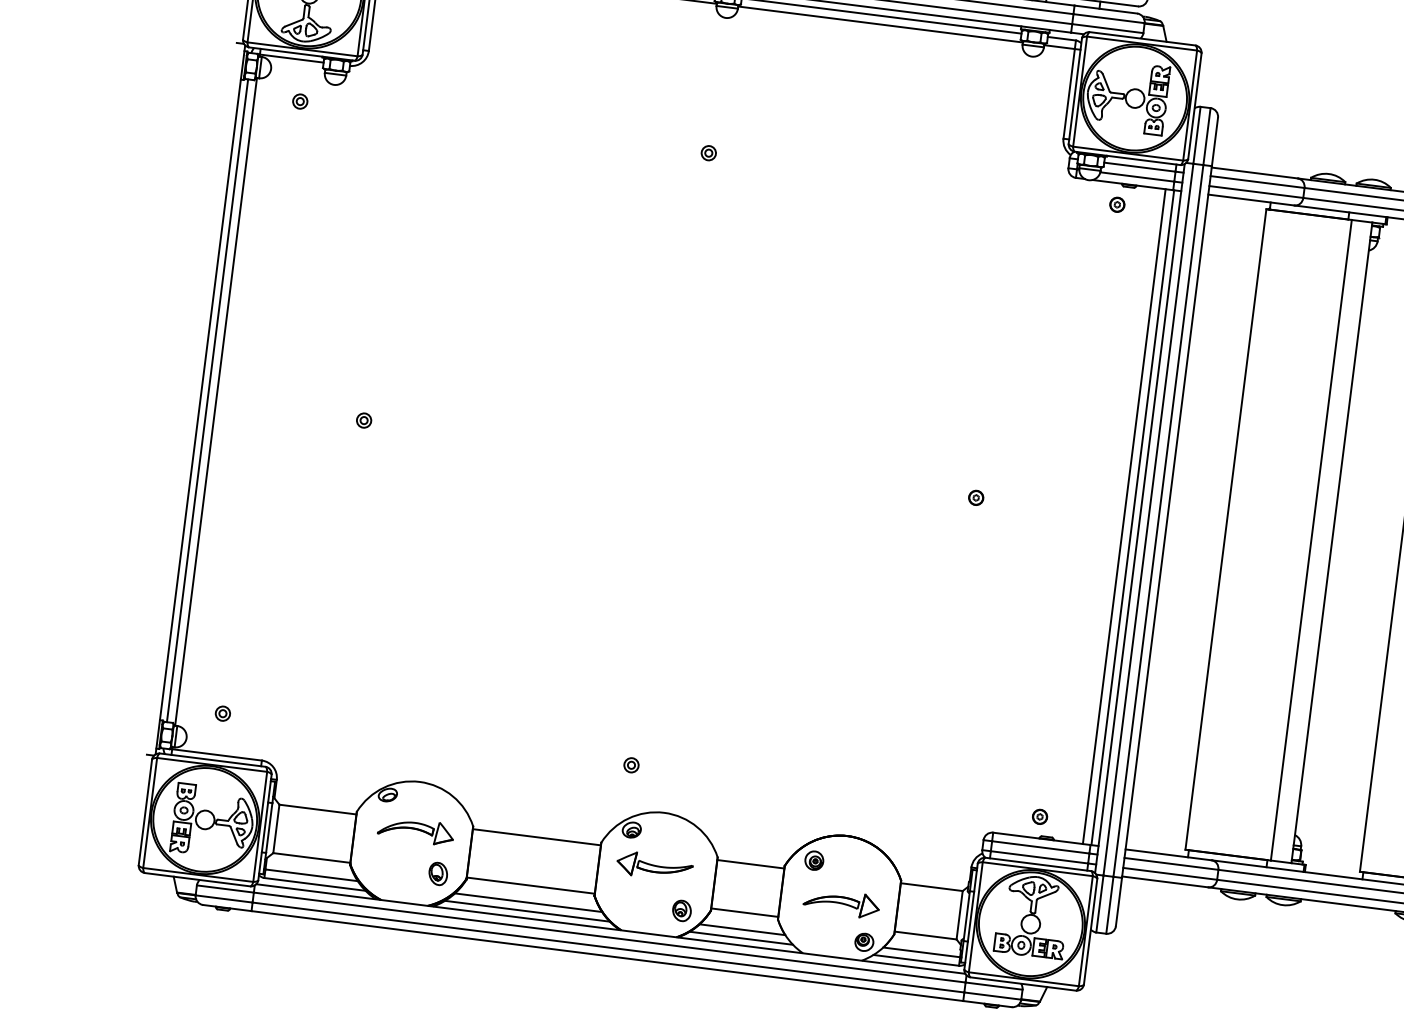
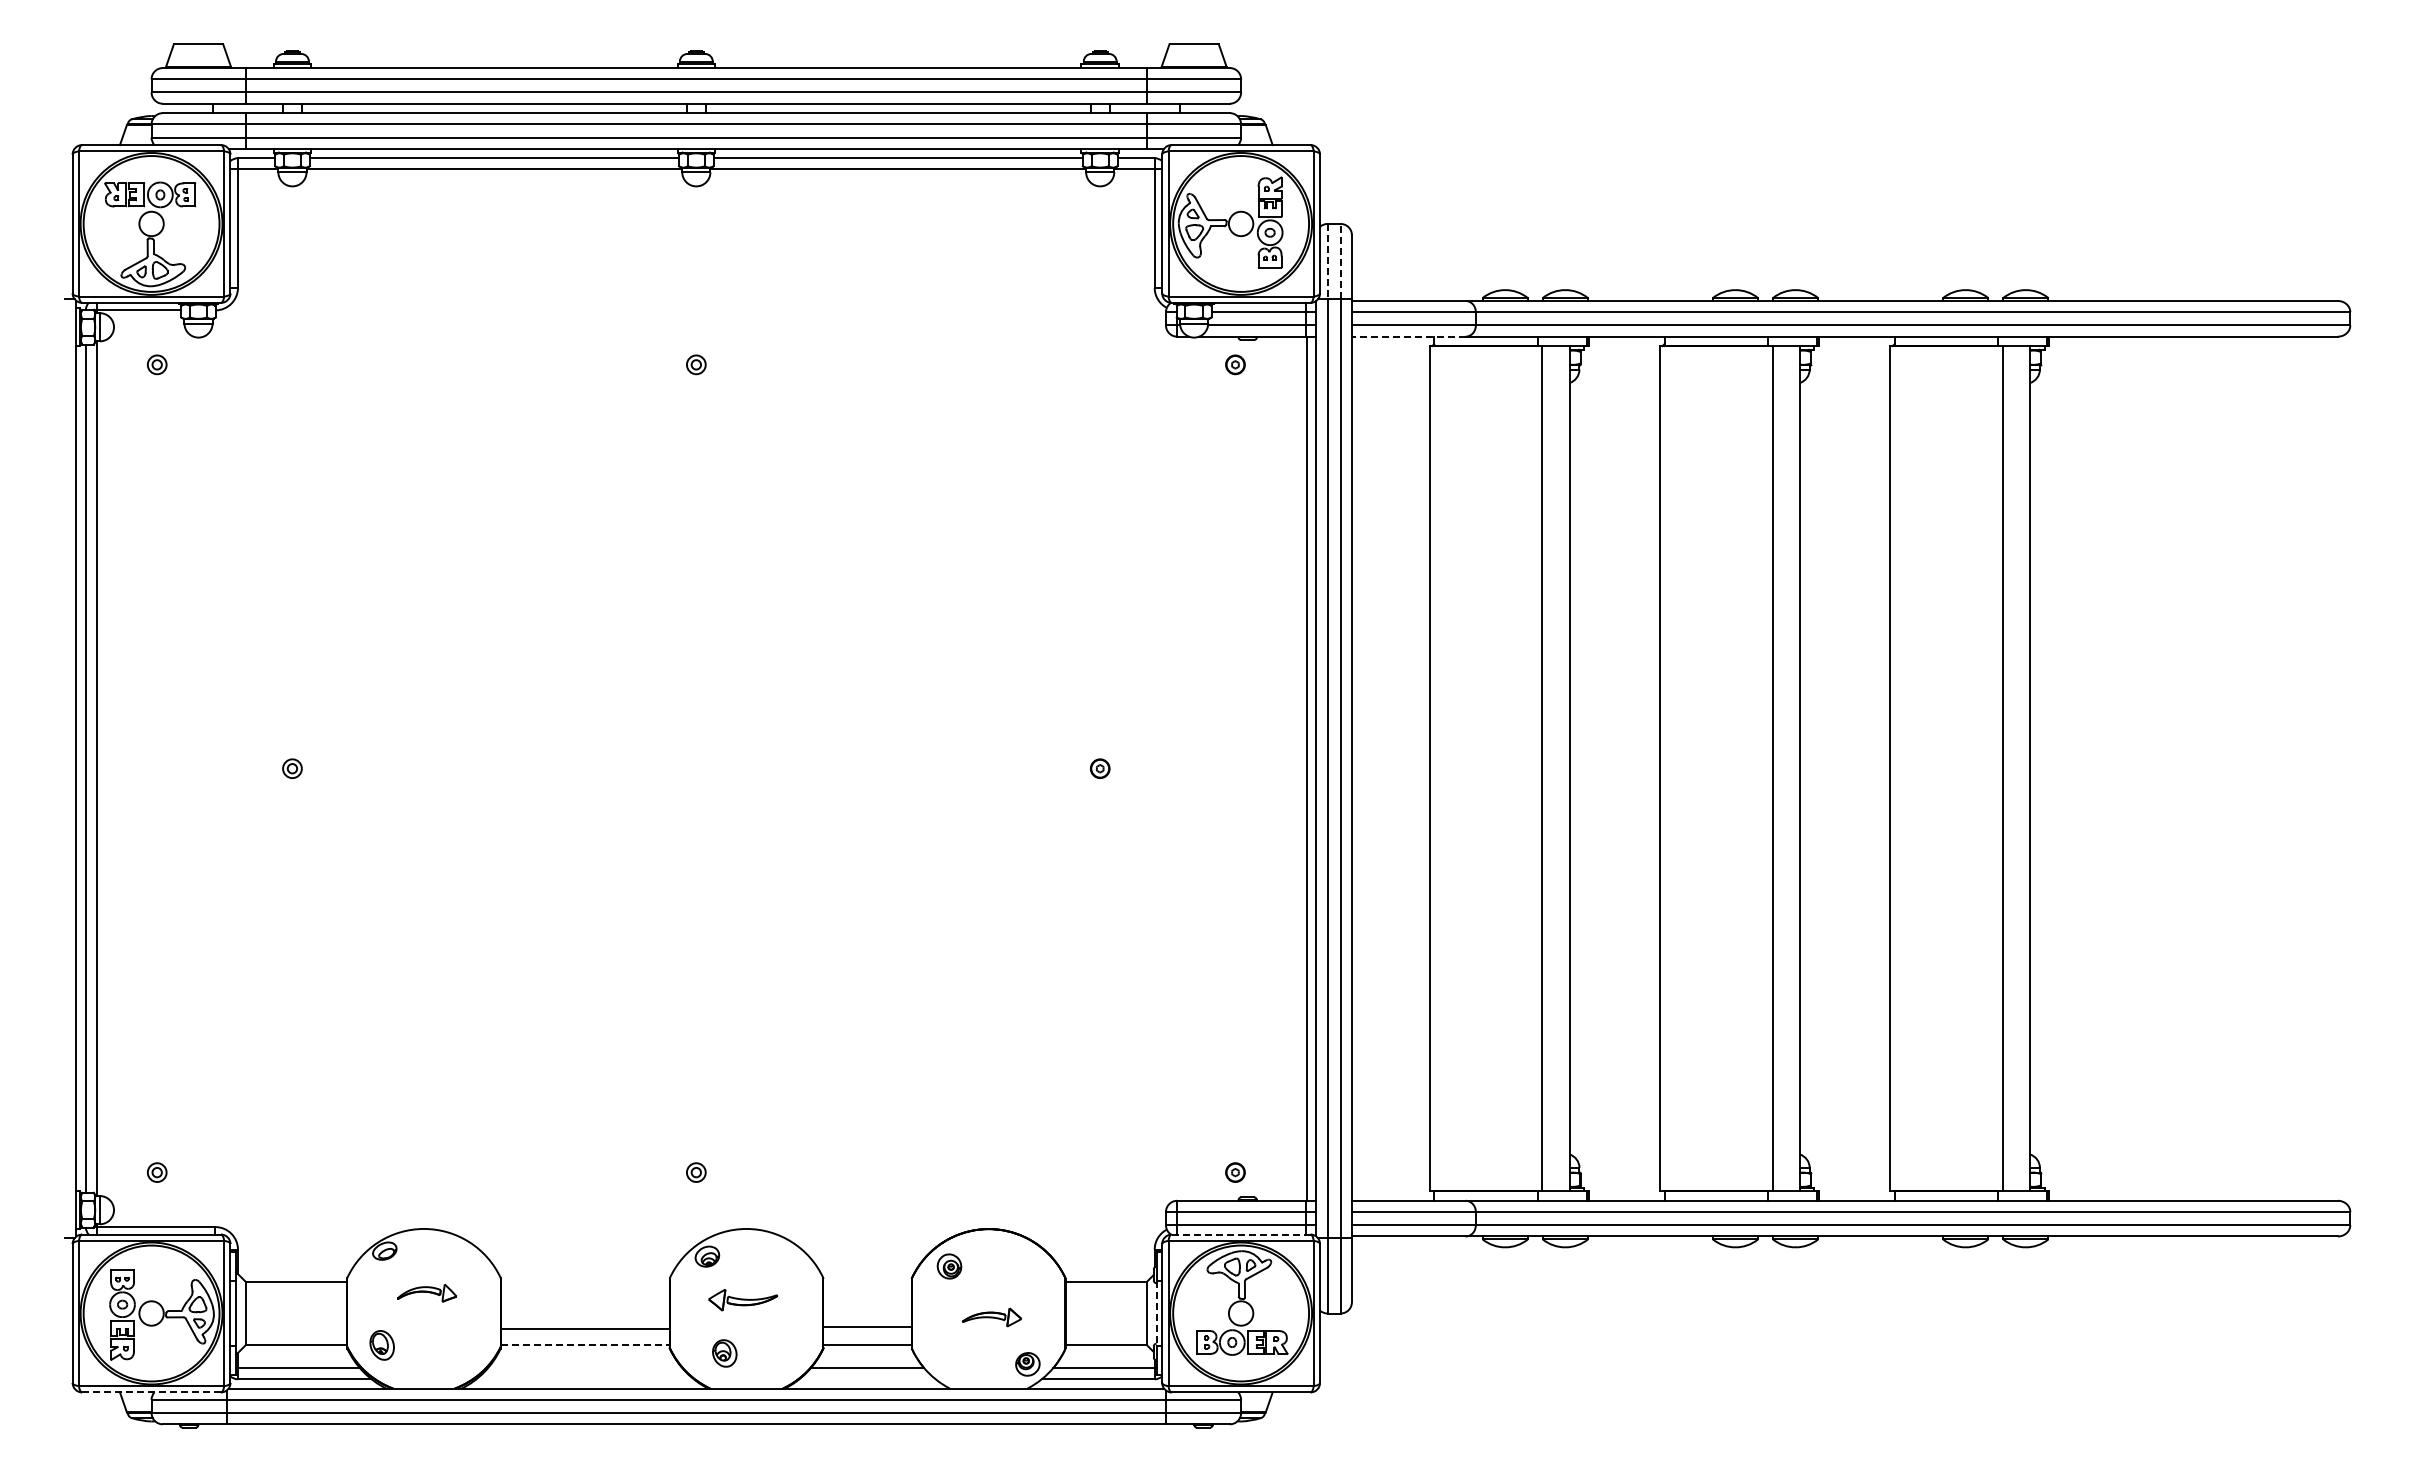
line: (1196, 135) -> (1327, 261), solid -> dashed
line: (1206, 136) -> (1340, 261), solid -> dashed
line: (1251, 199) -> (1408, 336), solid -> dashed
line: (1124, 516) -> (1295, 768), removed
part: (415, 831) -> (426, 1293), size x0.6
line: (536, 837) -> (584, 1328), moved
line: (750, 864) -> (867, 1326), moved
line: (1038, 864) -> (1241, 1234), solid -> dashed
part: (654, 865) -> (742, 1299), size x0.7
part: (437, 873) -> (381, 1345), moved
line: (197, 879) -> (151, 1392), solid -> dashed
line: (530, 885) -> (585, 1345), solid -> dashed
line: (528, 902) -> (585, 1367), removed
part: (841, 903) -> (991, 1317), size x0.6
part: (681, 910) -> (724, 1353), moved
line: (526, 911) -> (584, 1379), removed
line: (966, 916) -> (1156, 1313), solid -> dashed
line: (741, 938) -> (867, 1379), removed

